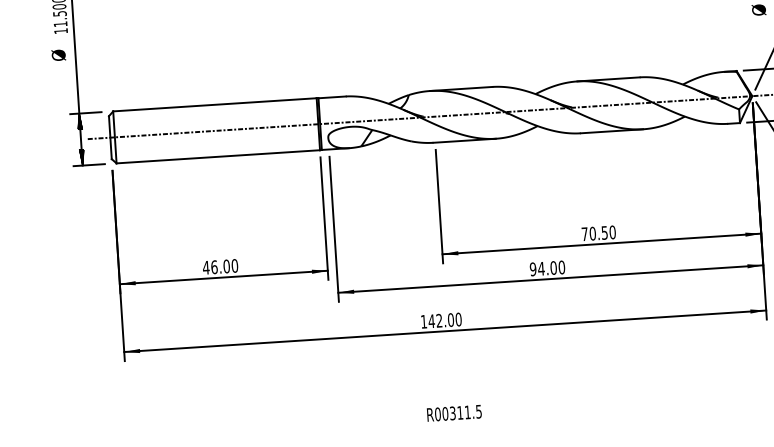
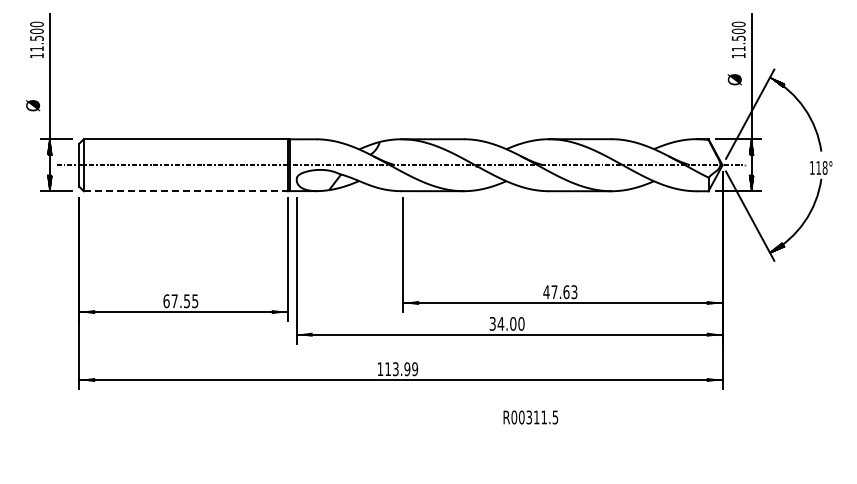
text: (59, 55) -> (33, 105), moved
line: (218, 157) -> (185, 191), solid -> dashed
text: (598, 233) -> (560, 292), 70.50 -> 47.63
text: (220, 267) -> (180, 301), 46.00 -> 67.55
text: (532, 268) -> (492, 323), 94.00 -> 34.00
text: (444, 320) -> (400, 369), 142.00 -> 113.99
text: (454, 413) -> (530, 417), moved

